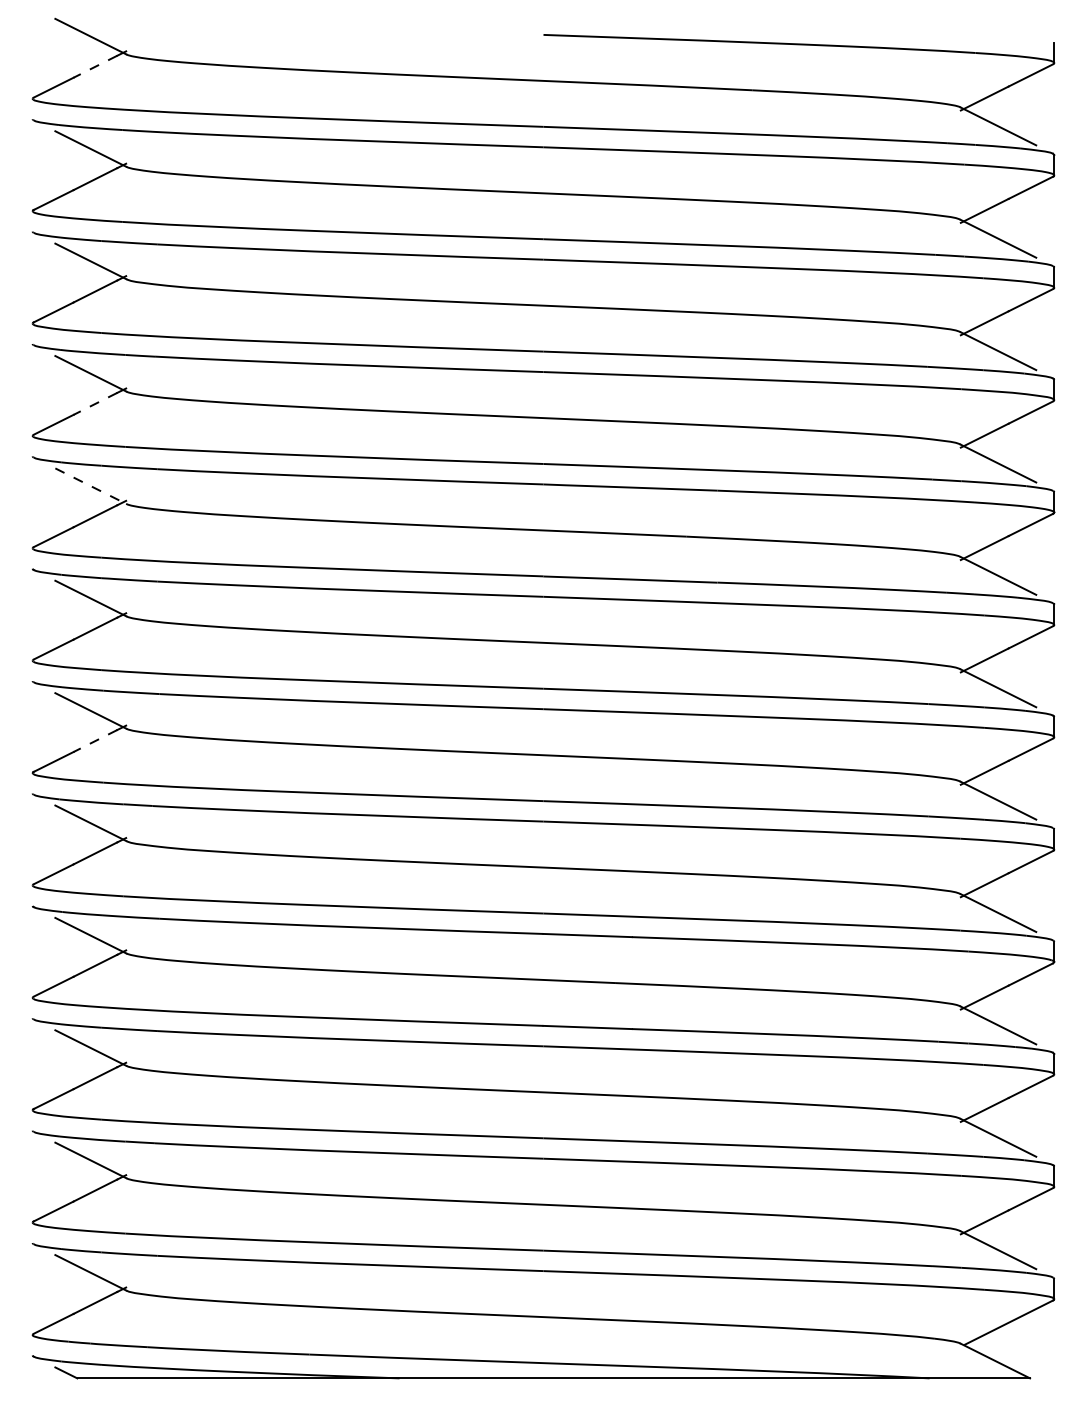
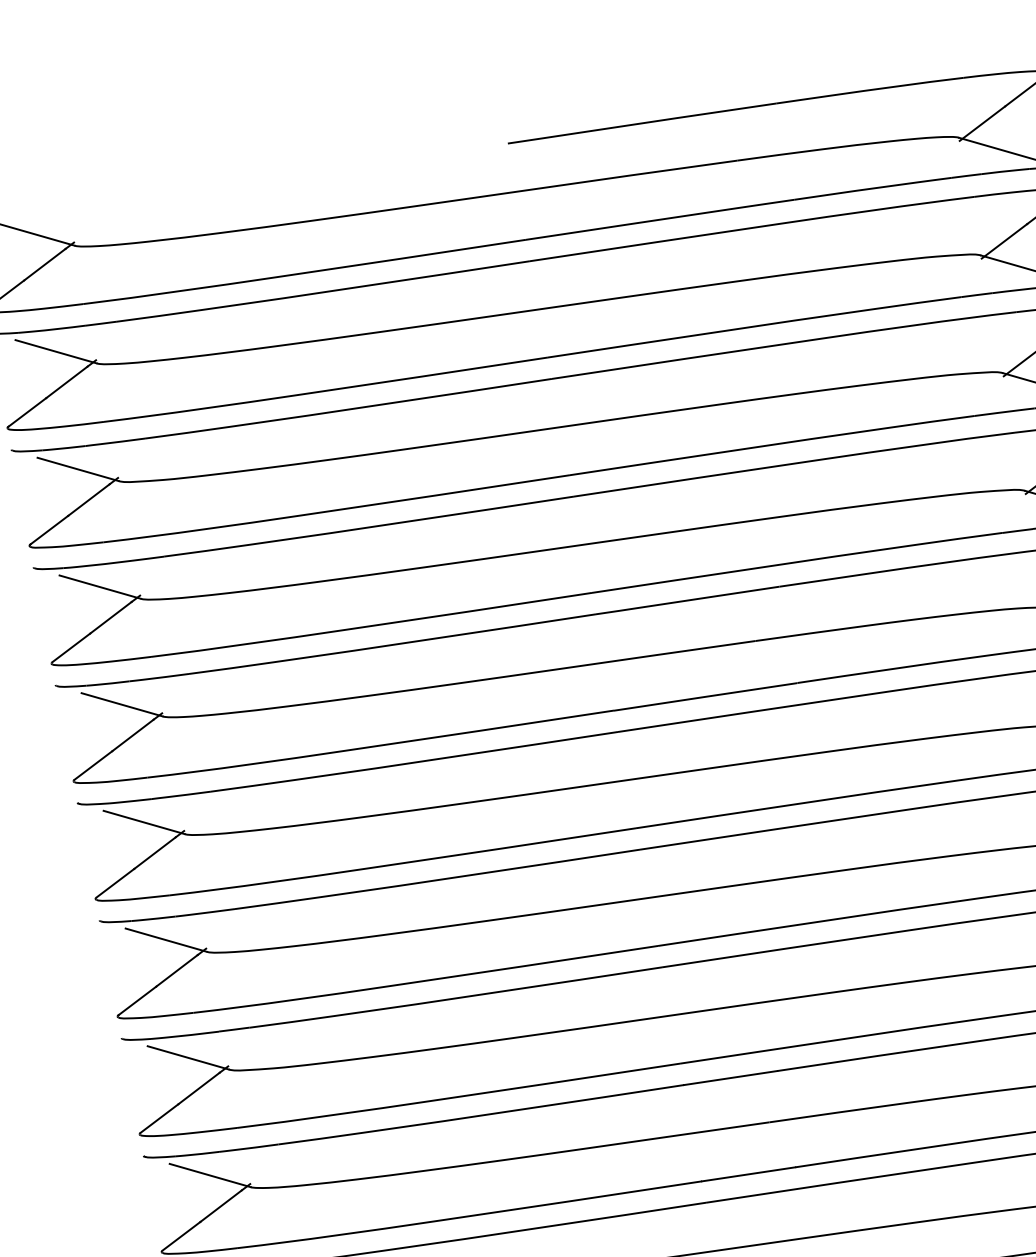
line: (95, 66) -> (44, 264), dashed -> solid
line: (95, 404) -> (111, 618), dashed -> solid
line: (90, 486) -> (121, 705), dashed -> solid
line: (95, 741) -> (177, 971), dashed -> solid

